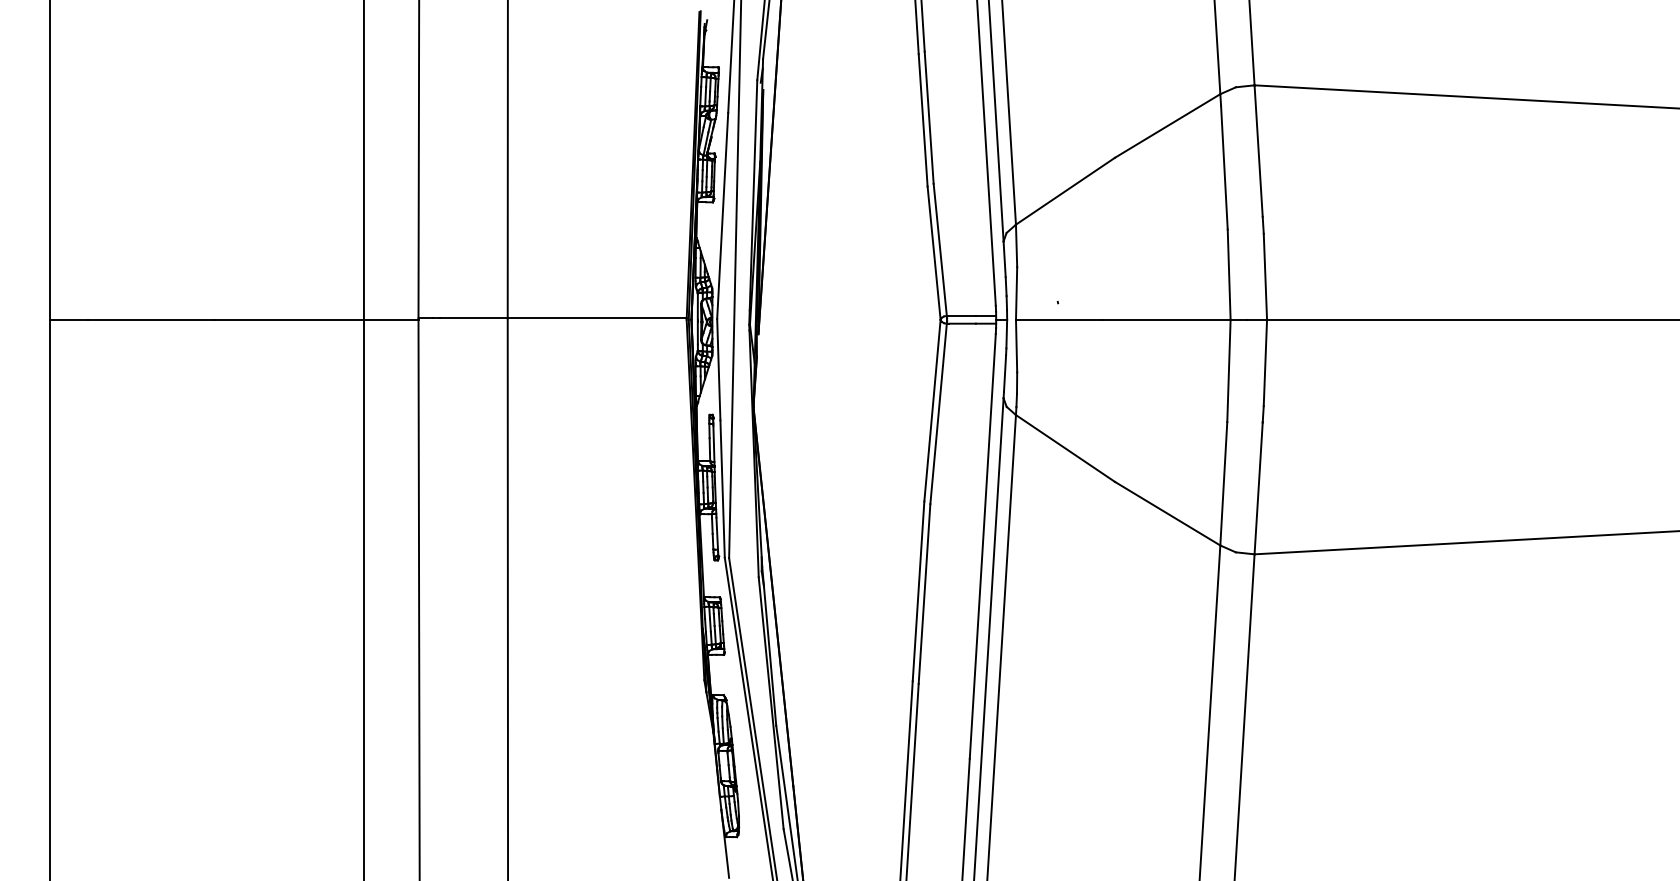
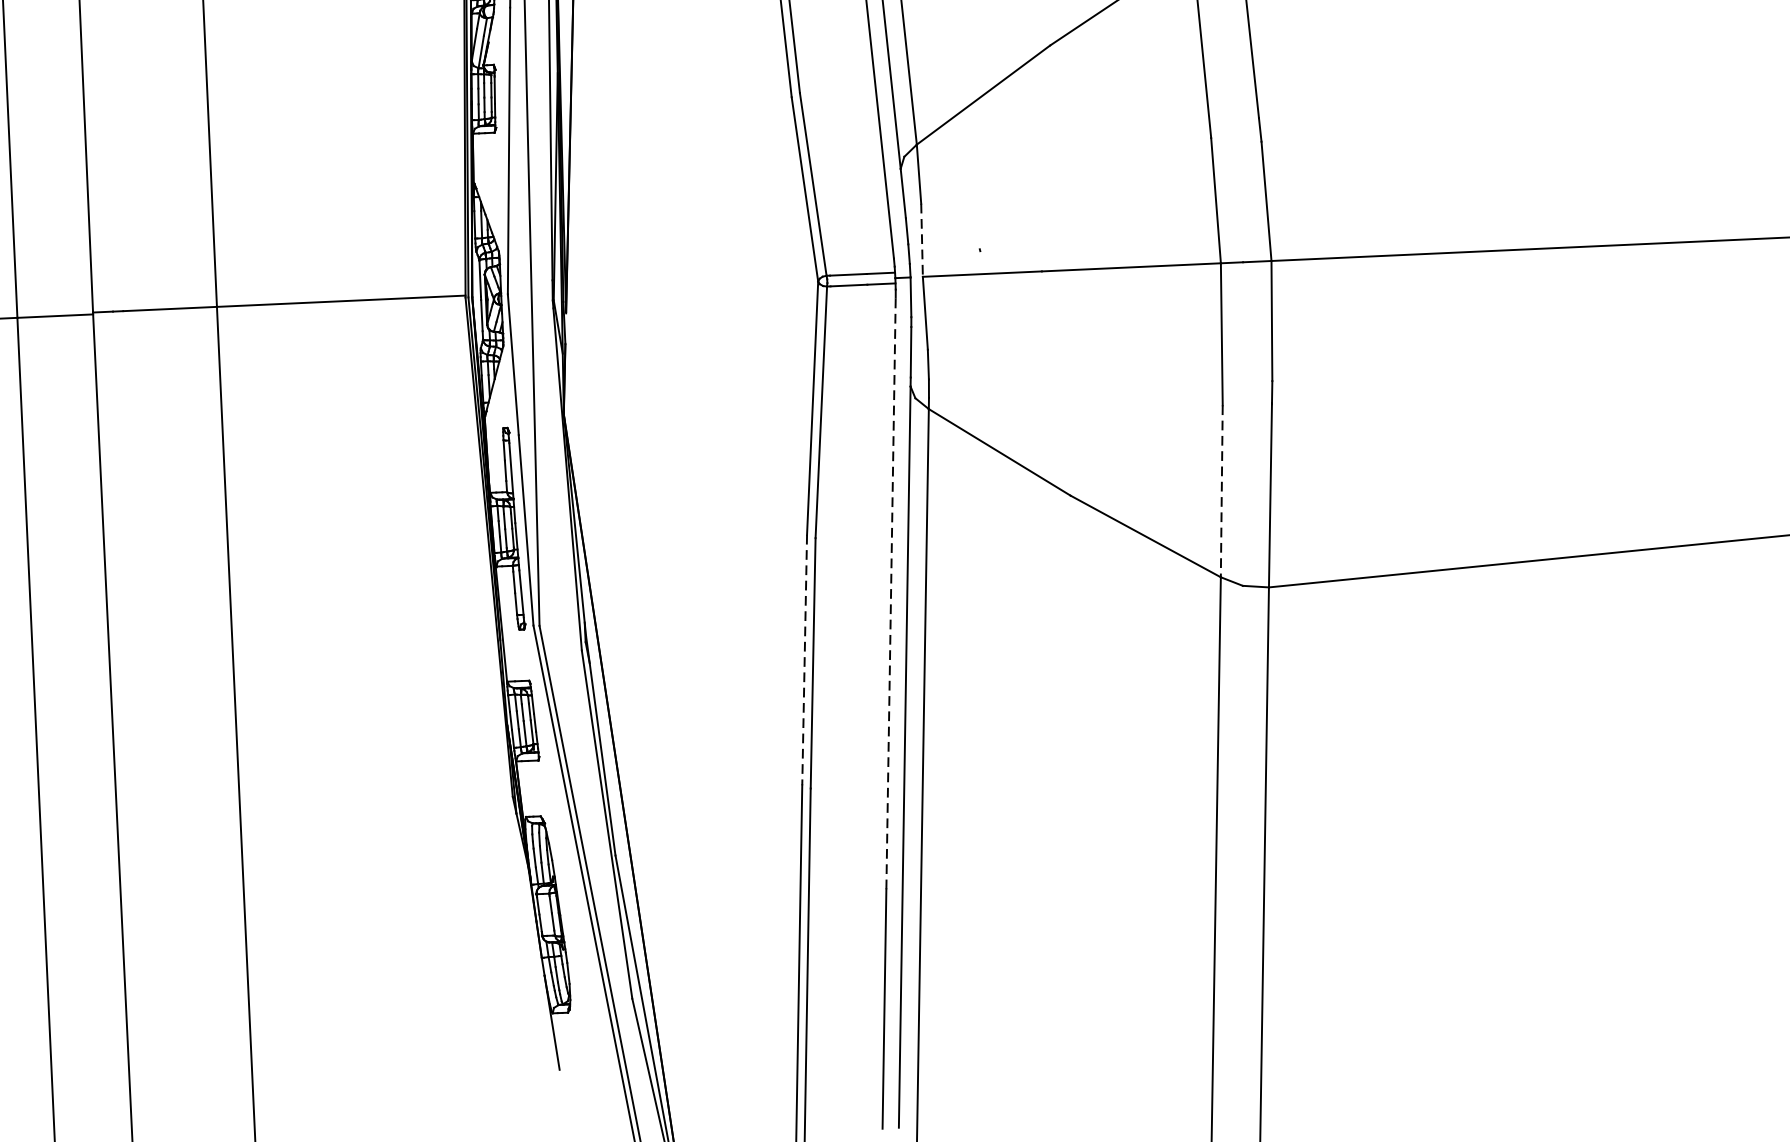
line: (1016, 294) -> (921, 241), solid -> dashed
line: (1223, 483) -> (1221, 491), solid -> dashed
line: (982, 546) -> (890, 593), solid -> dashed
line: (918, 591) -> (804, 660), solid -> dashed

